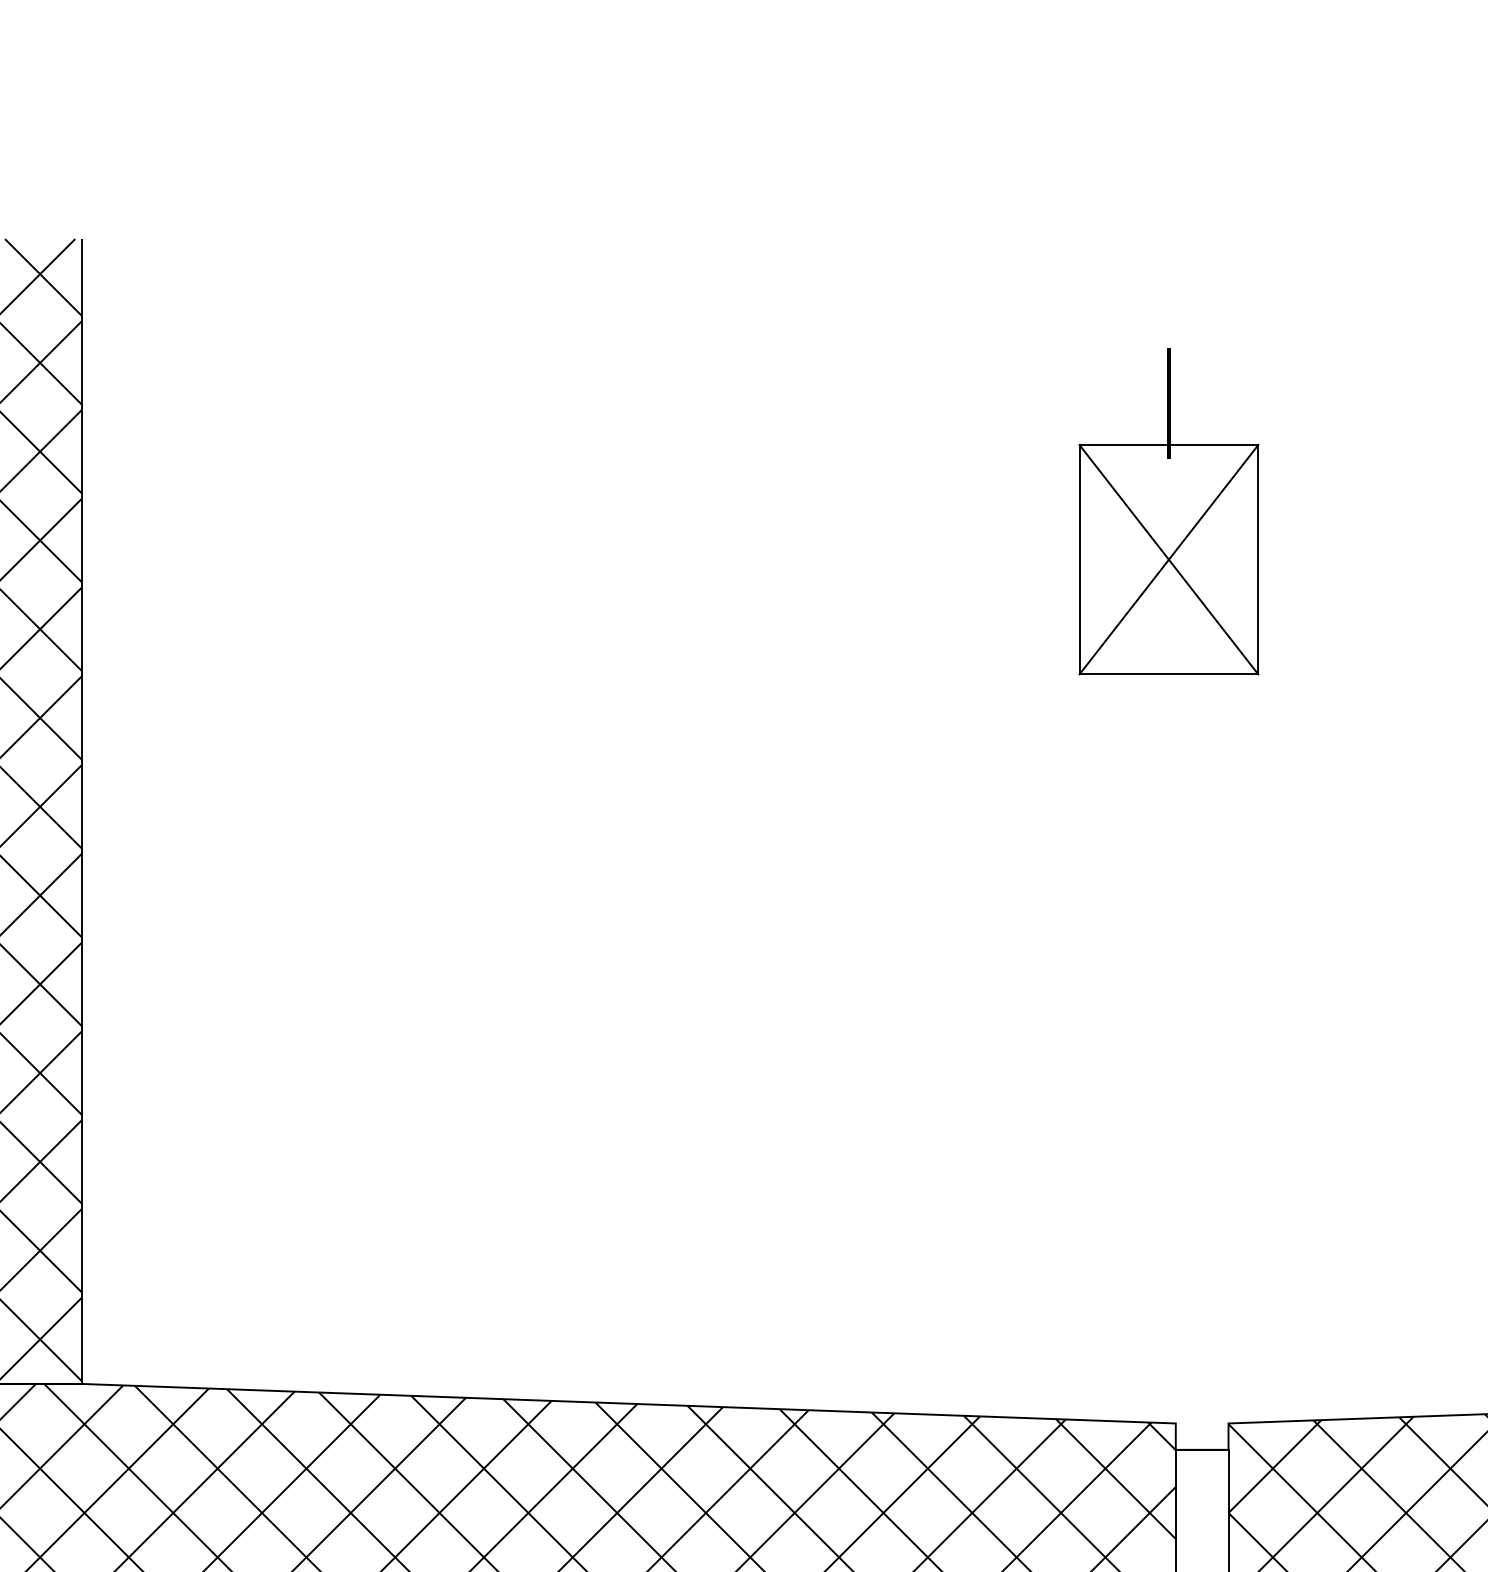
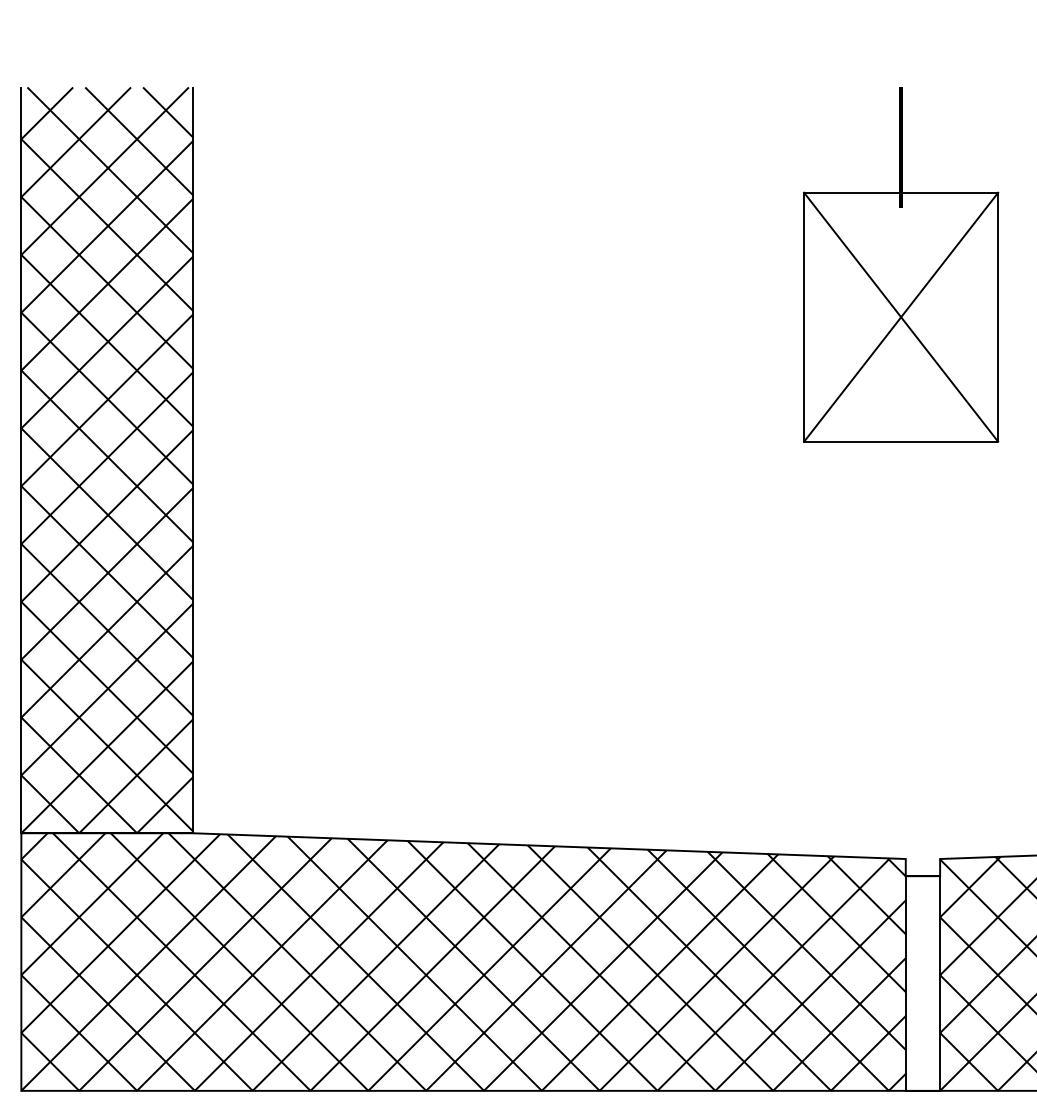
part: (1169, 510) -> (901, 264), size x1.67

